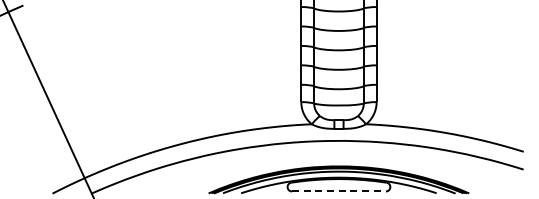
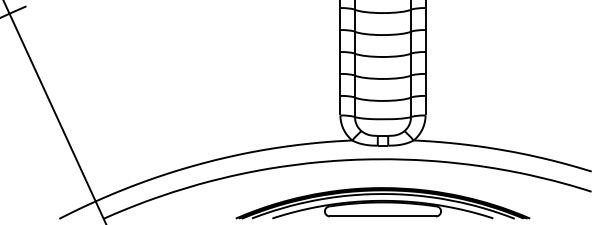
line: (338, 191) -> (382, 216), dashed -> solid

